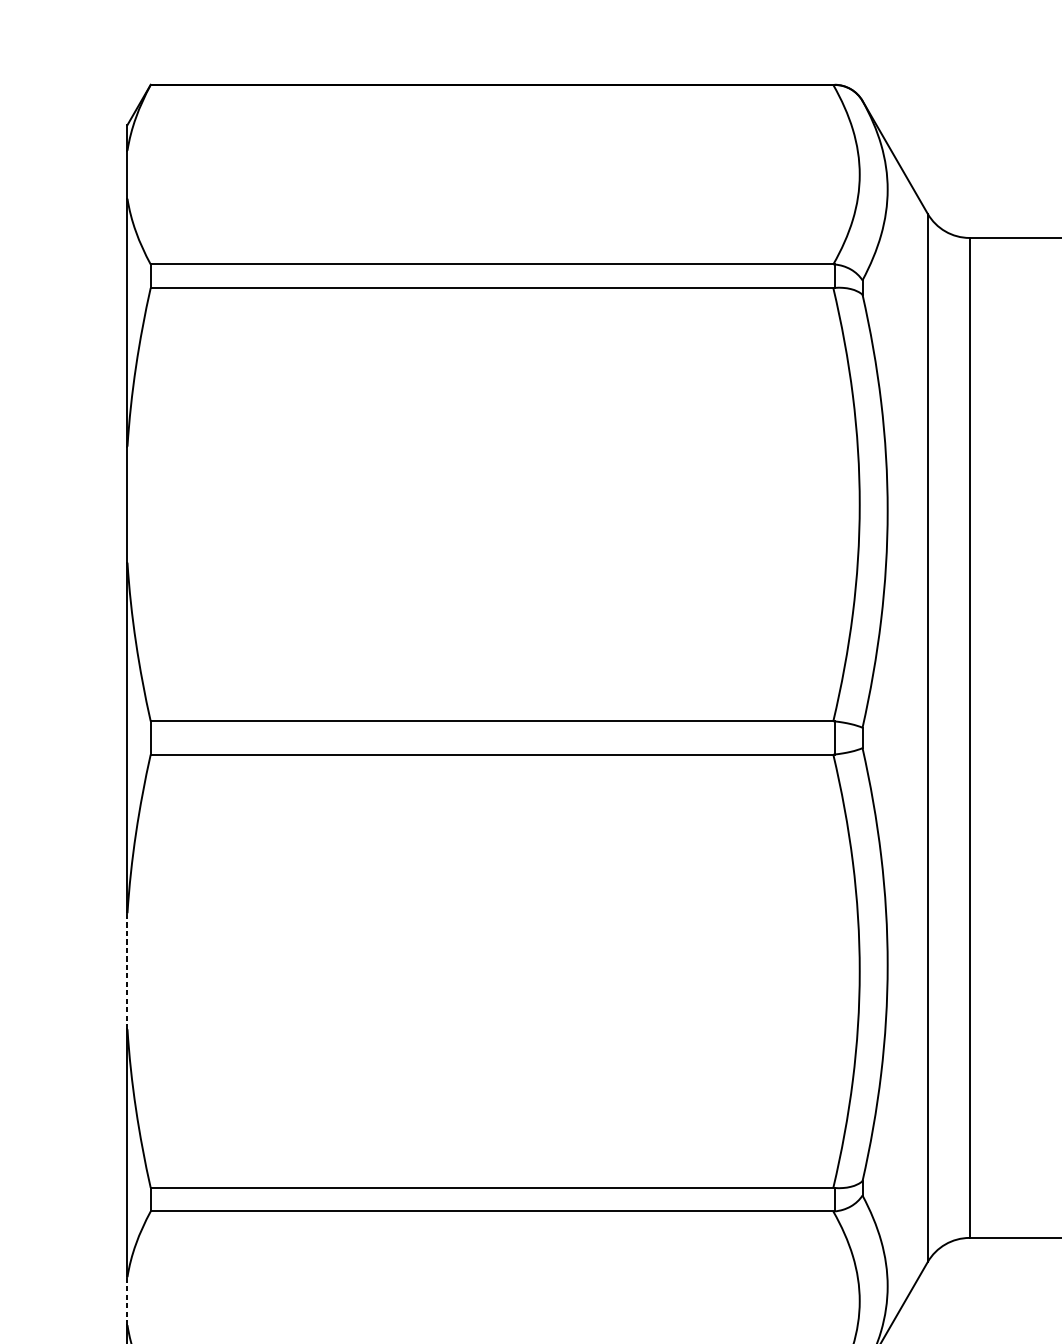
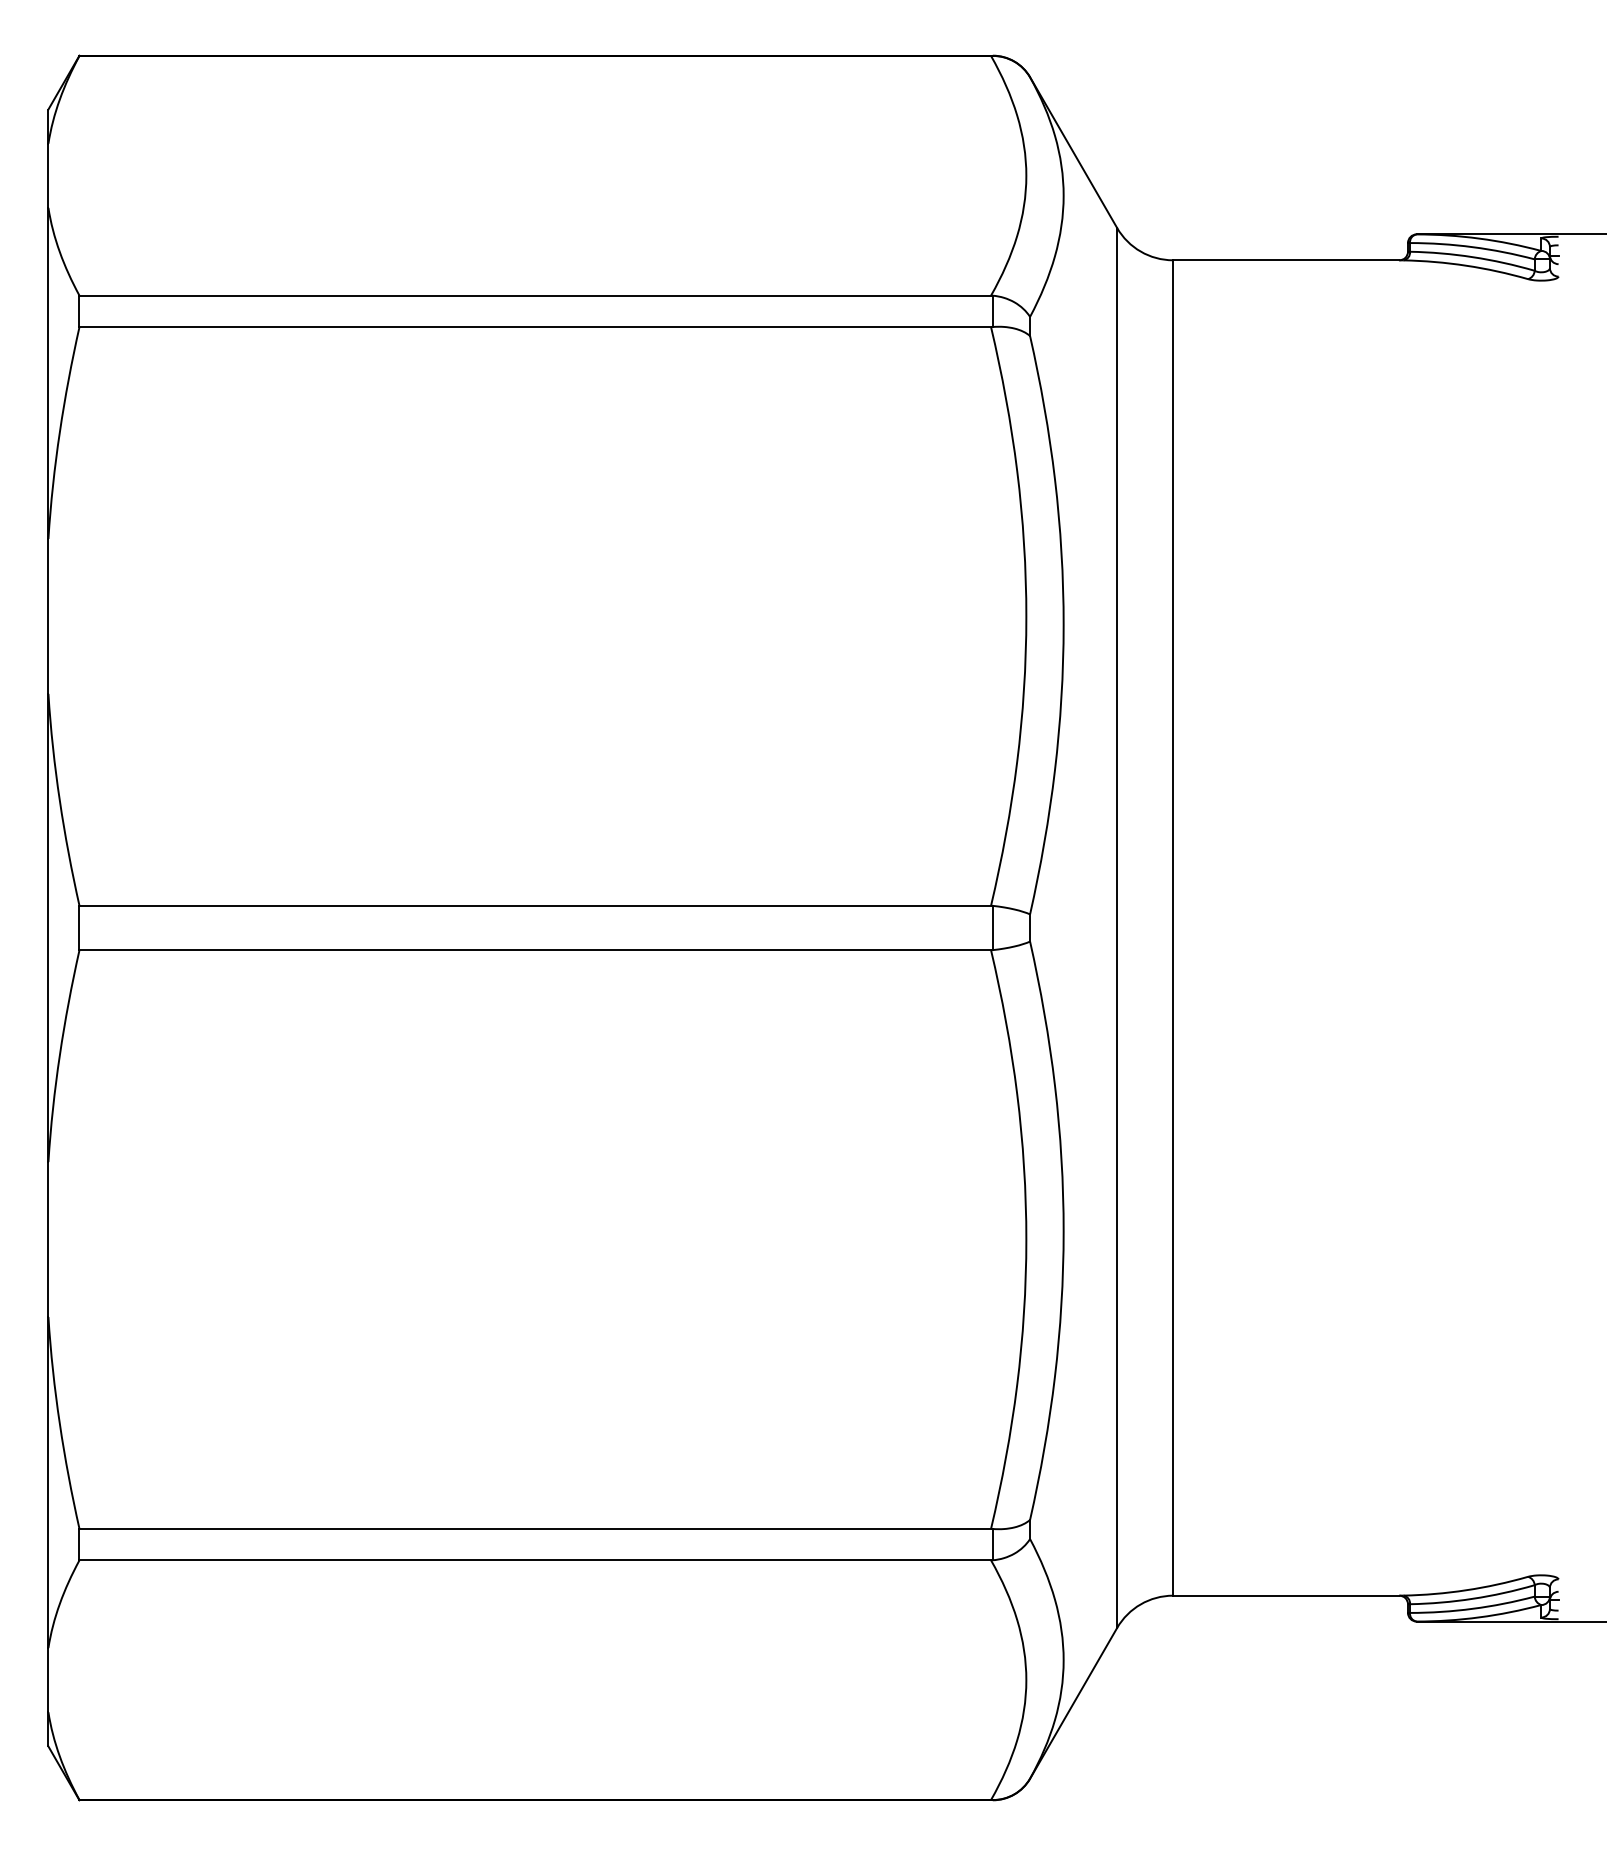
line: (127, 971) -> (48, 1239), dashed -> solid
line: (127, 1300) -> (48, 1679), dashed -> solid

